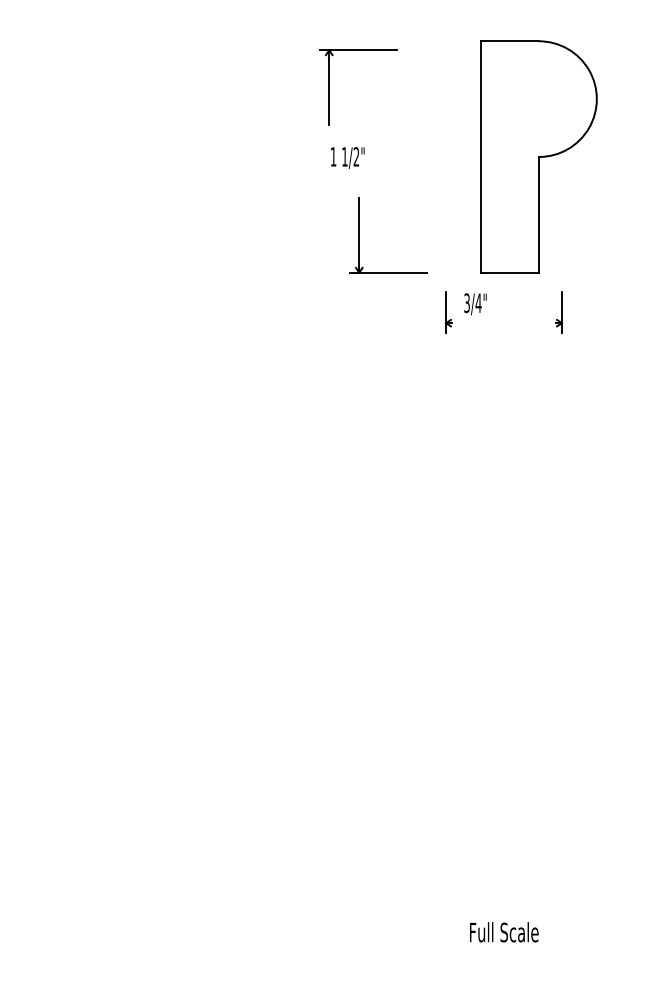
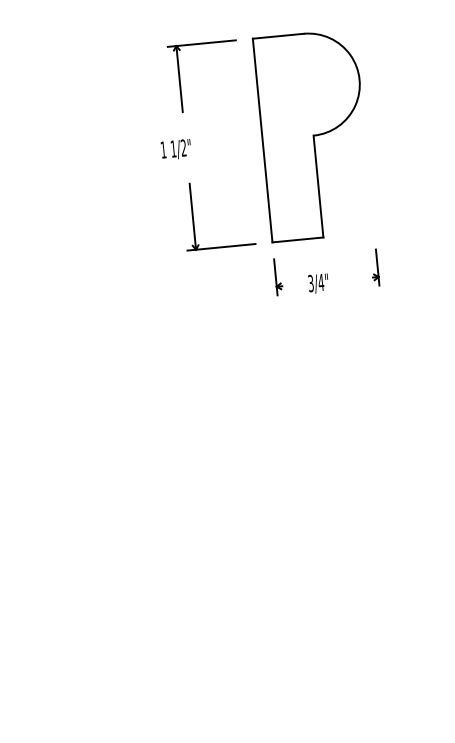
part: (329, 87) -> (179, 78), moved
part: (538, 156) -> (313, 135), moved
text: (475, 304) -> (318, 283), moved

